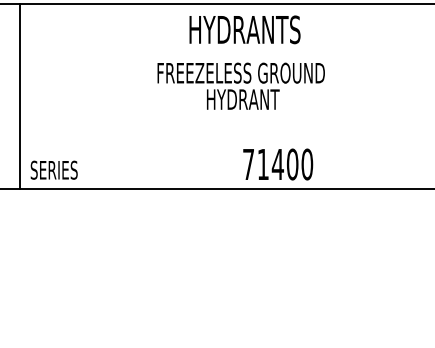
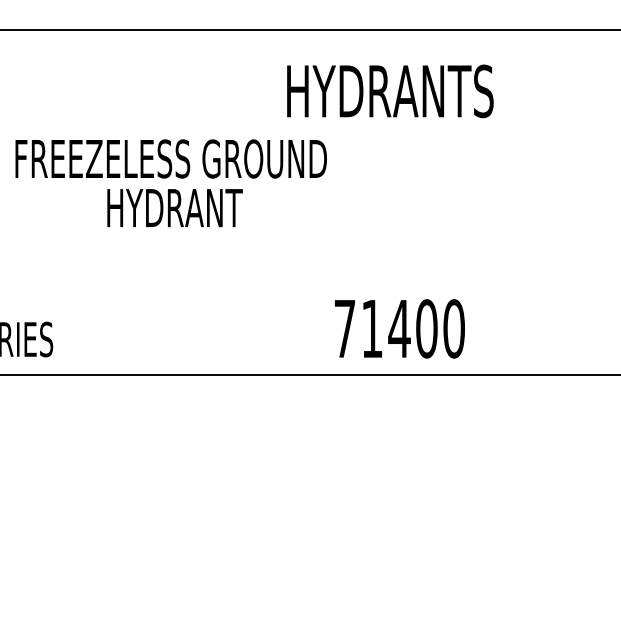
text: (244, 29) -> (389, 90), moved
text: (240, 85) -> (169, 181), moved
text: (278, 164) -> (400, 328), moved

